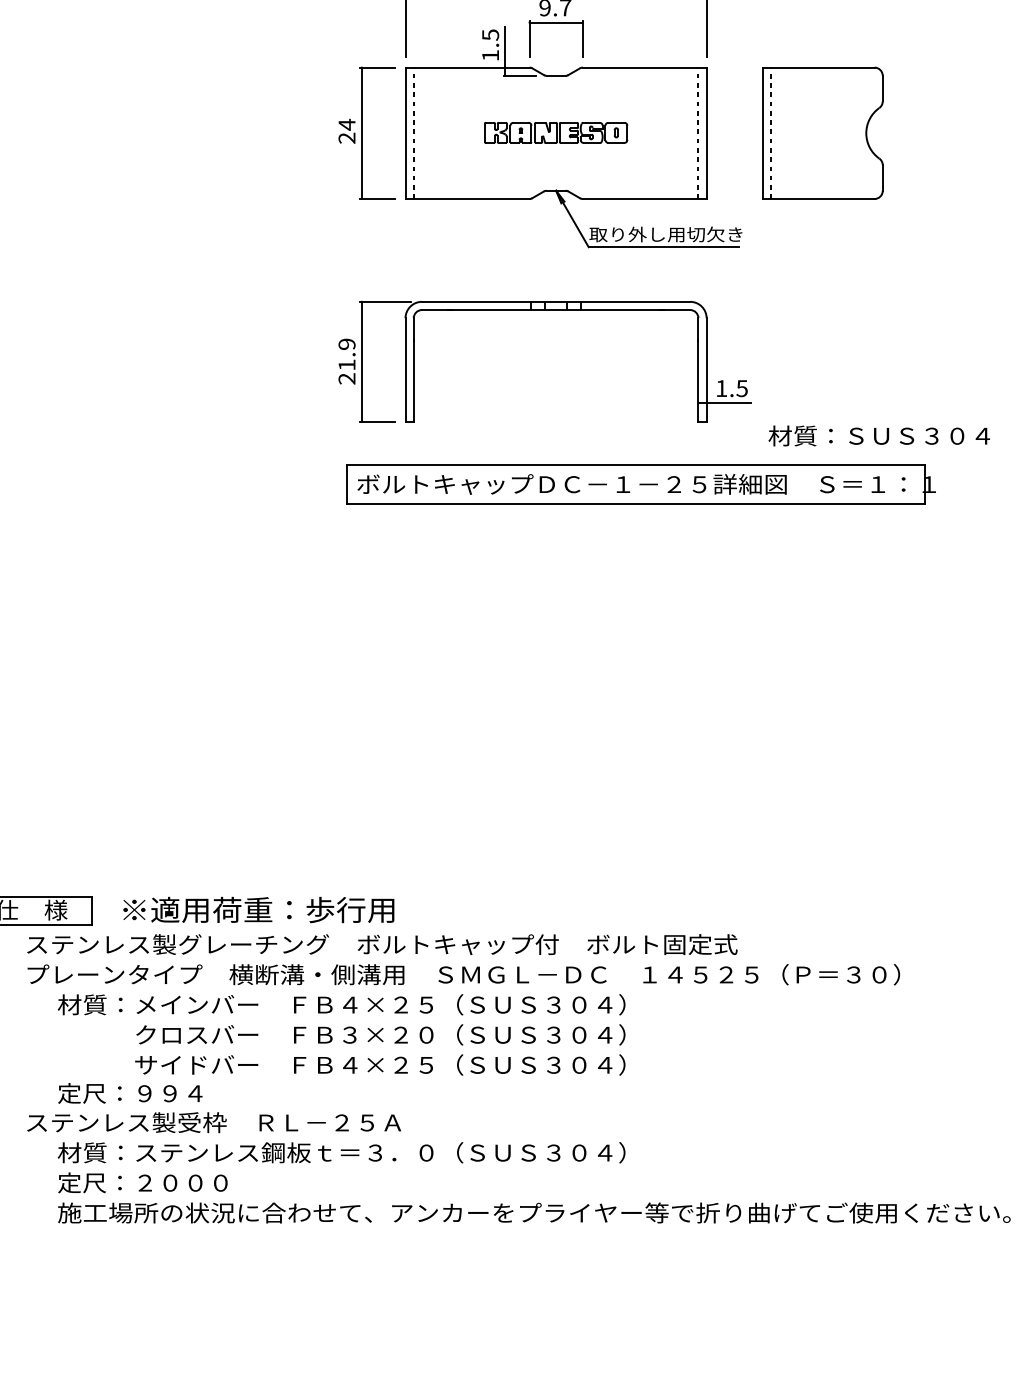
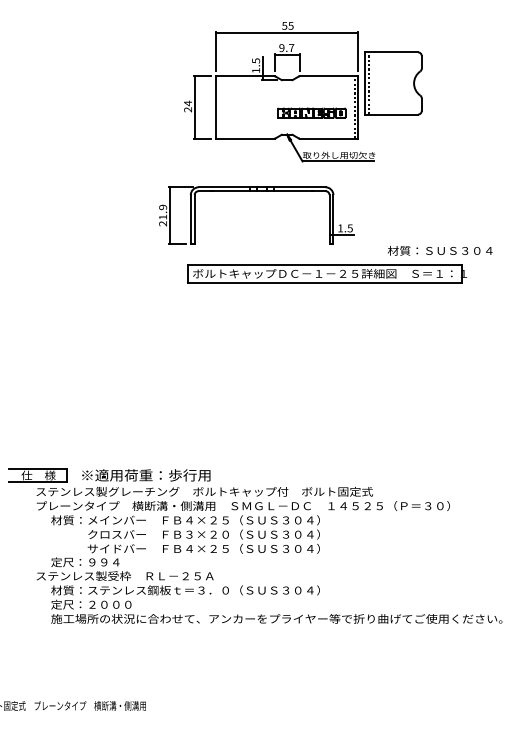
part: (554, 131) -> (311, 112), moved
line: (413, 133) -> (219, 107), removed
part: (822, 133) -> (393, 83), moved
part: (544, 310) -> (256, 191), moved

